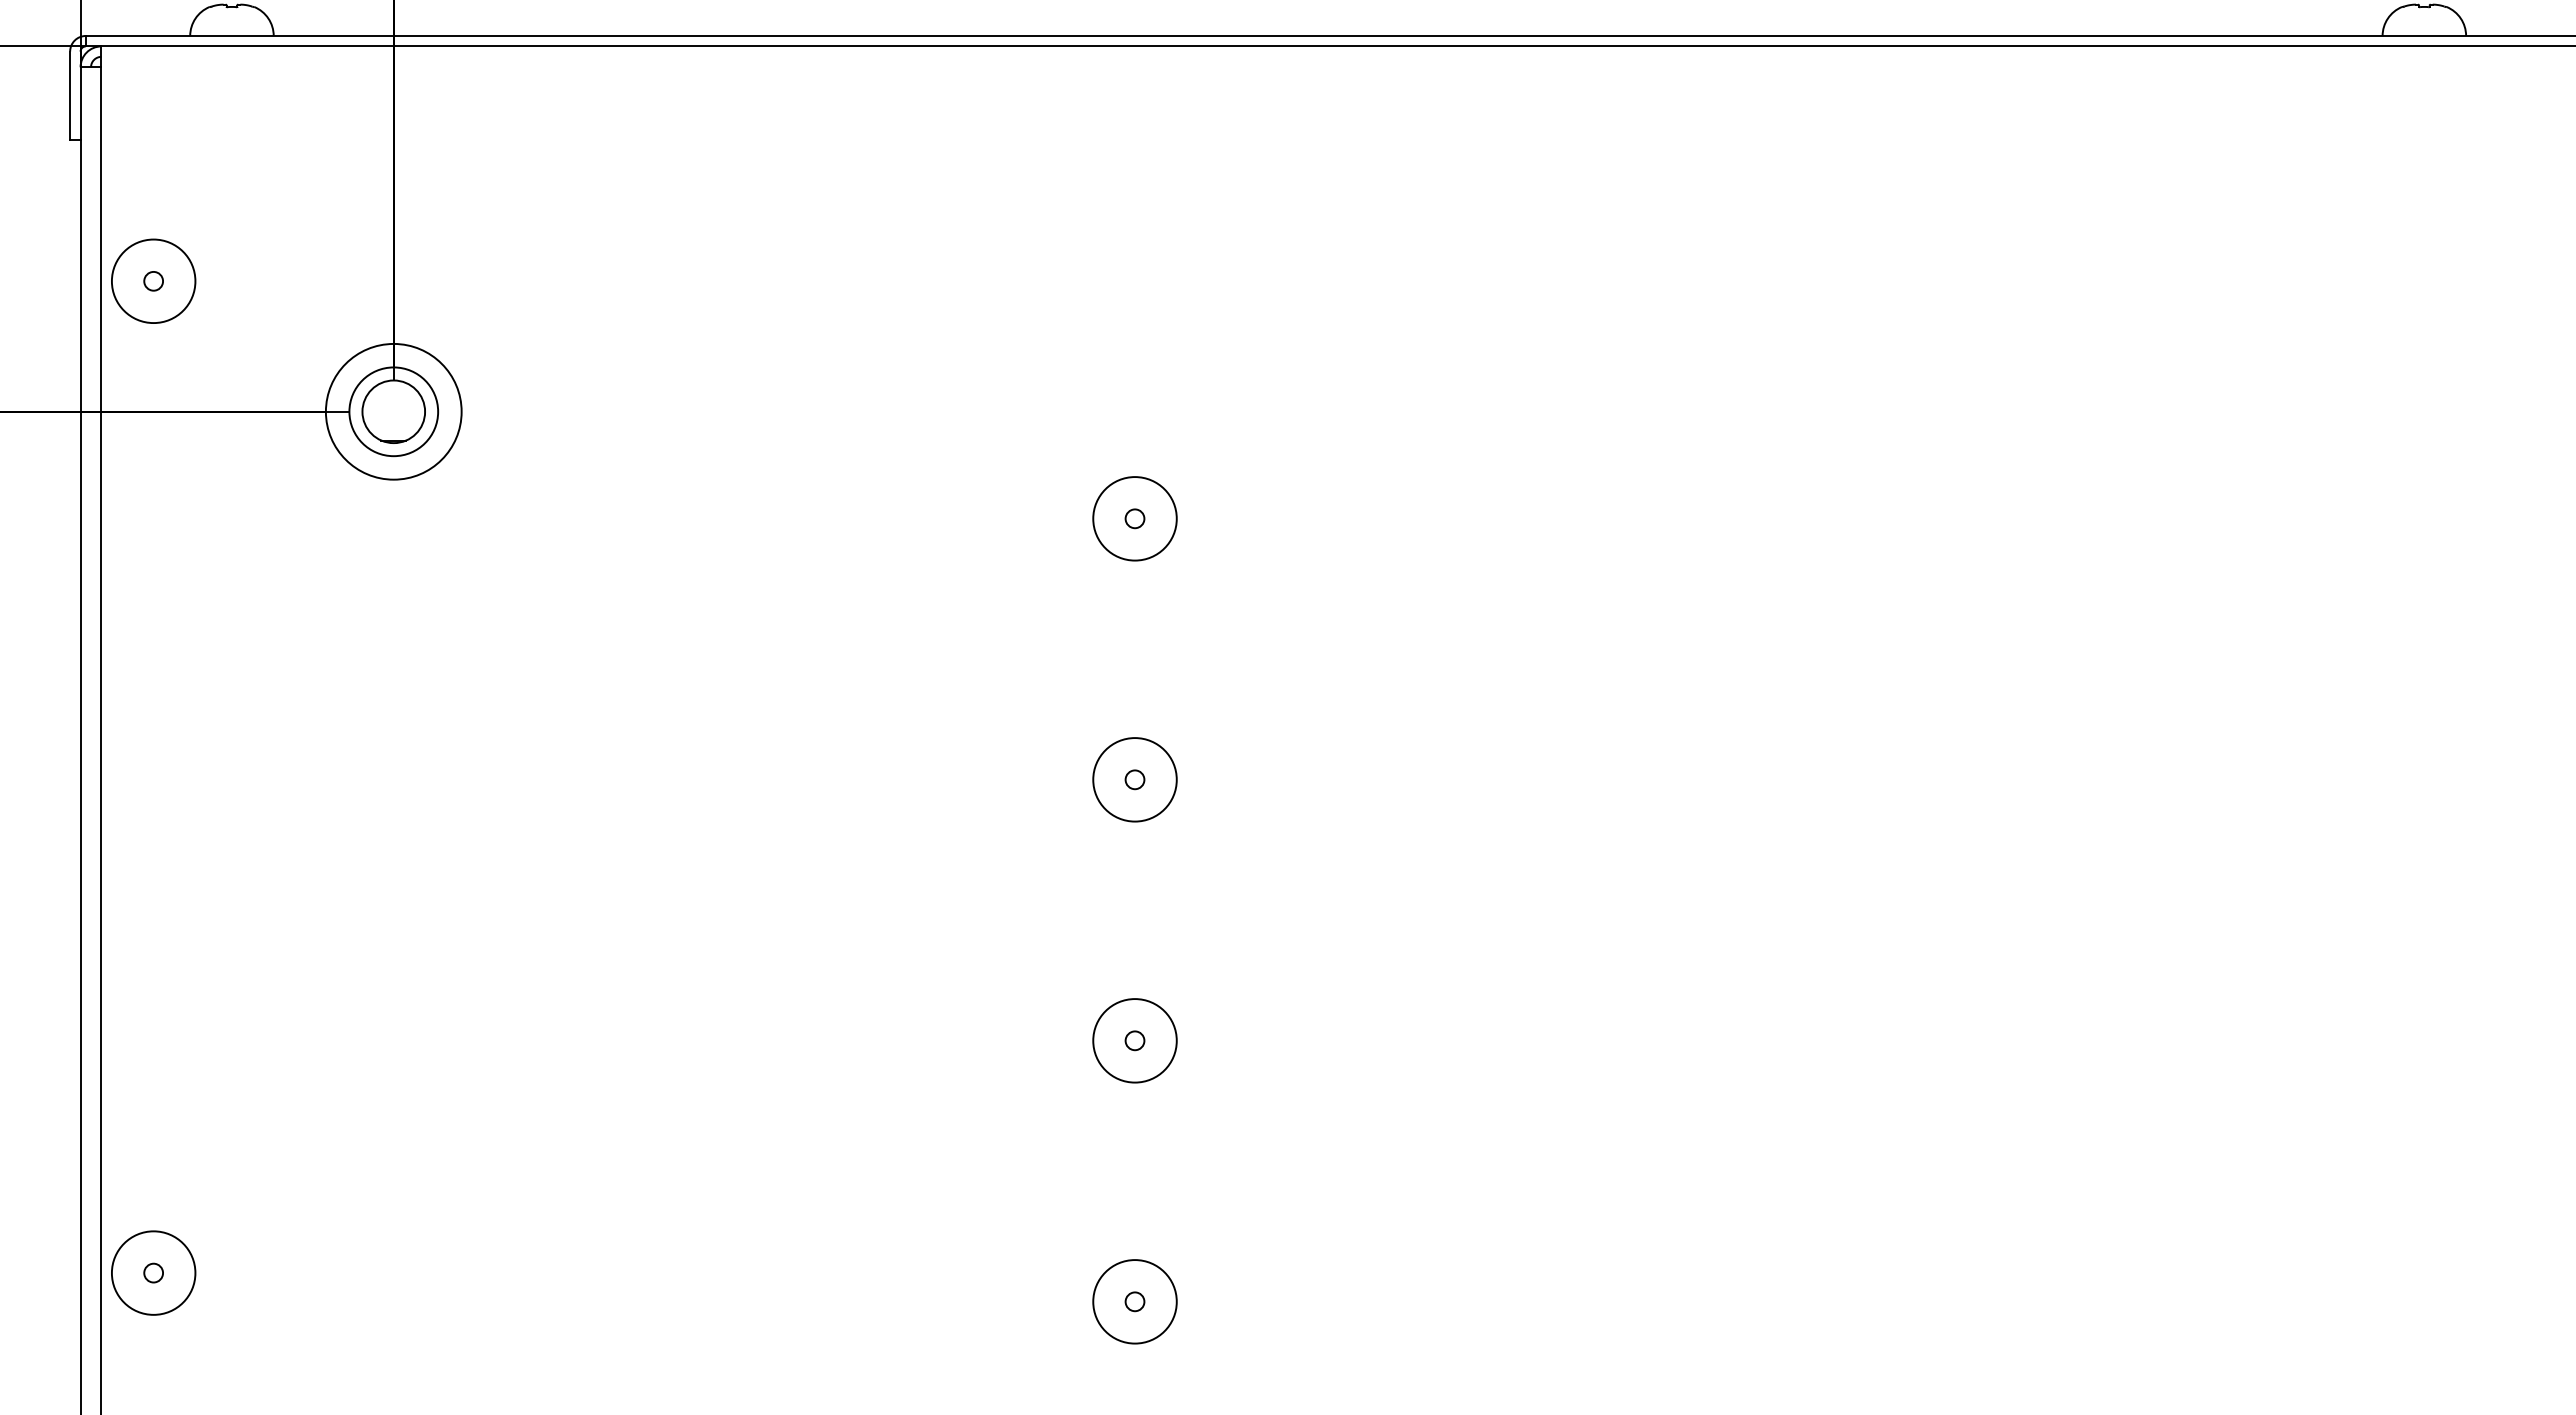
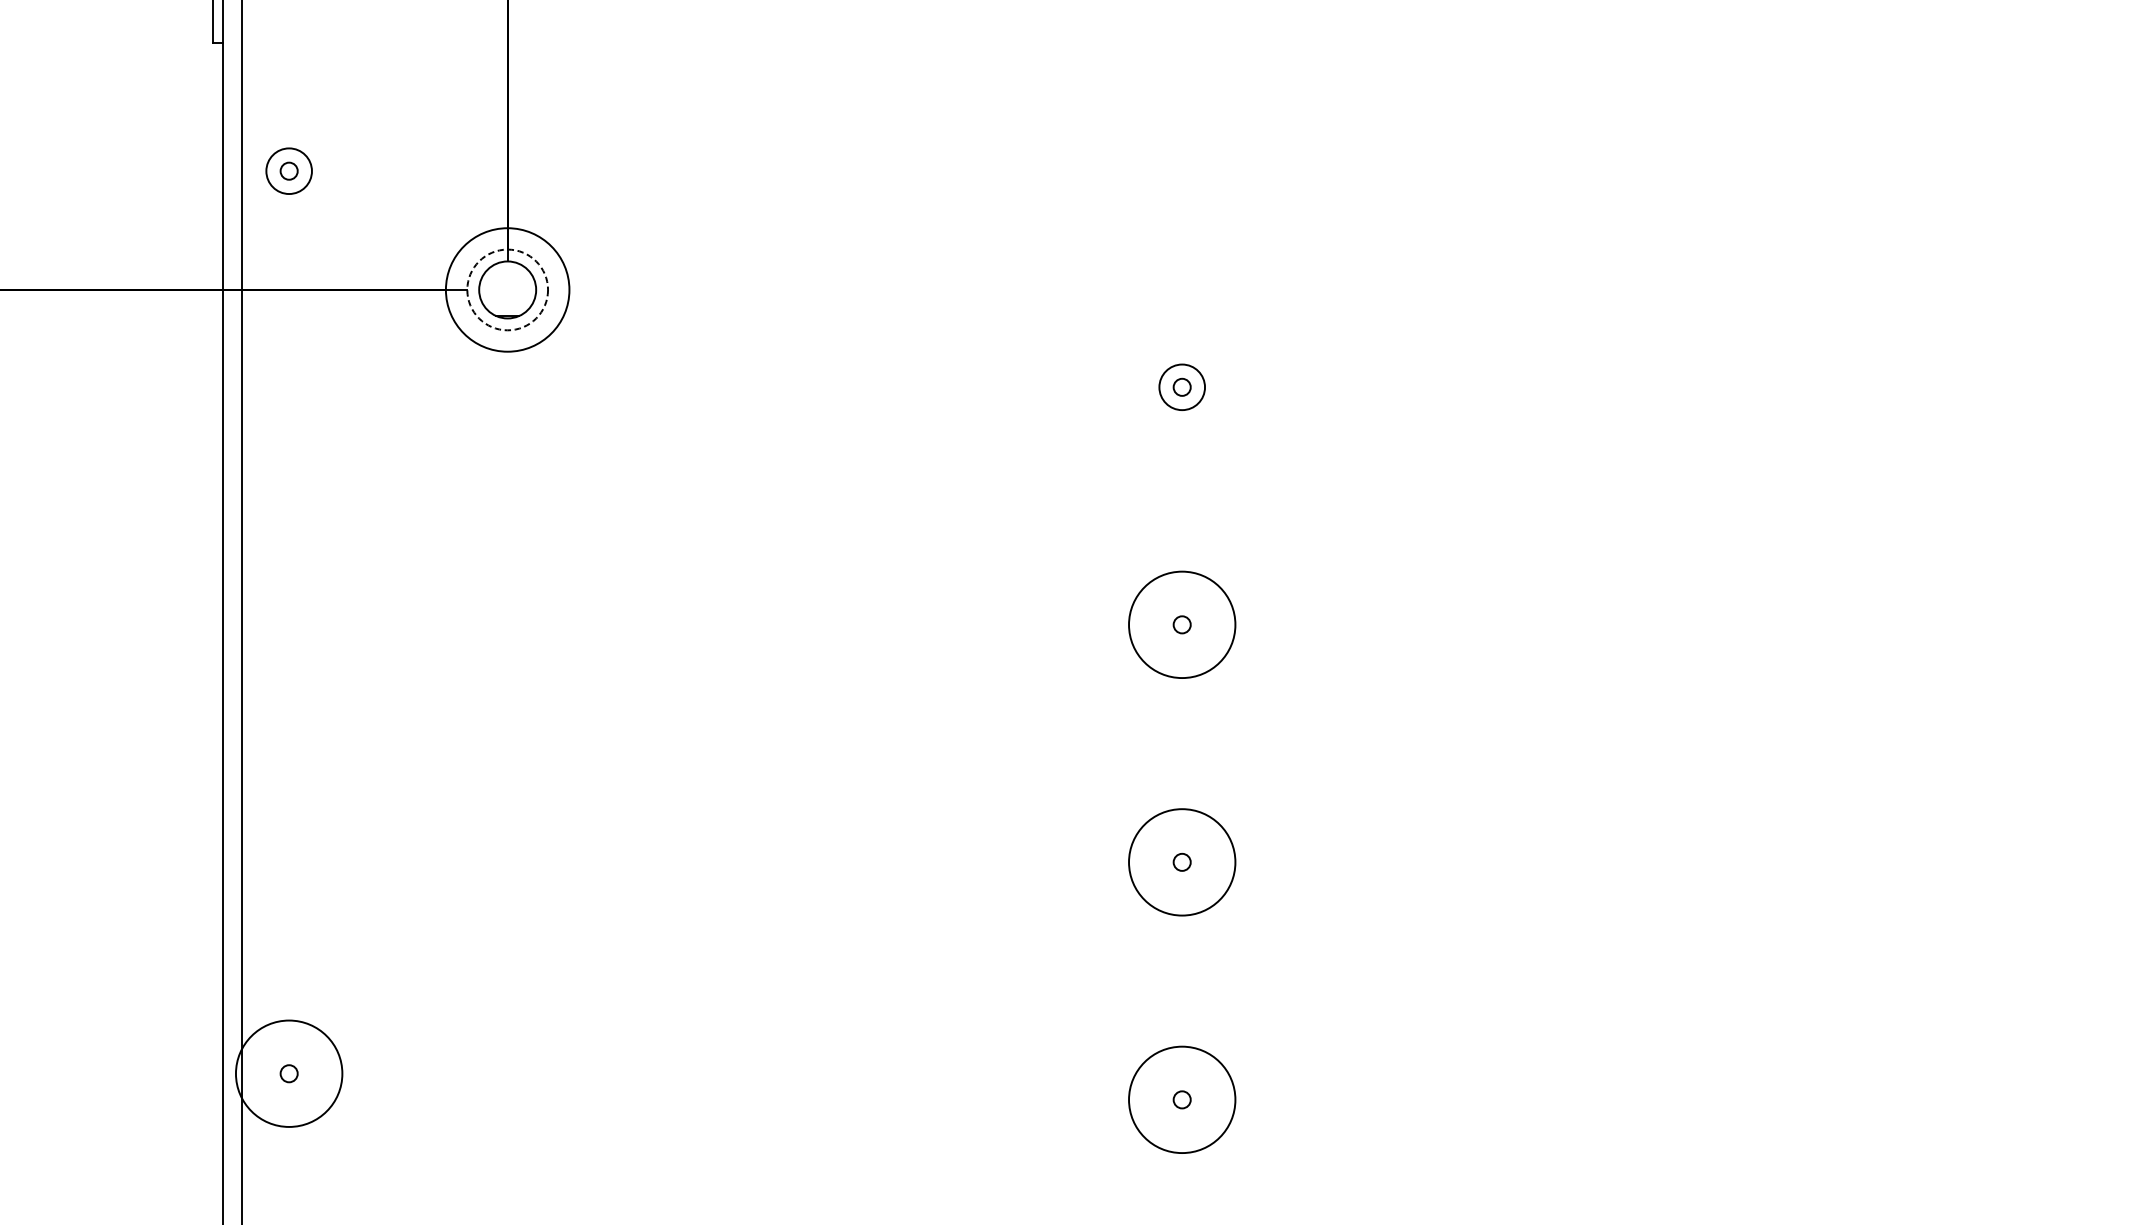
circle: (153, 281) -> (289, 171), size x0.6
circle: (393, 411) -> (507, 289), solid -> dashed
circle: (1134, 518) -> (1181, 387), size x0.6
circle: (1134, 779) -> (1181, 624), size x1.4
circle: (1134, 1040) -> (1181, 862), size x1.4
circle: (153, 1272) -> (289, 1073), size x1.4
circle: (1134, 1301) -> (1181, 1099), size x1.4

